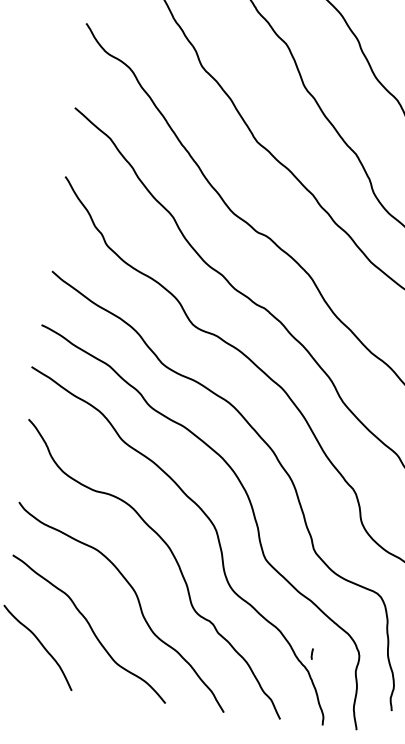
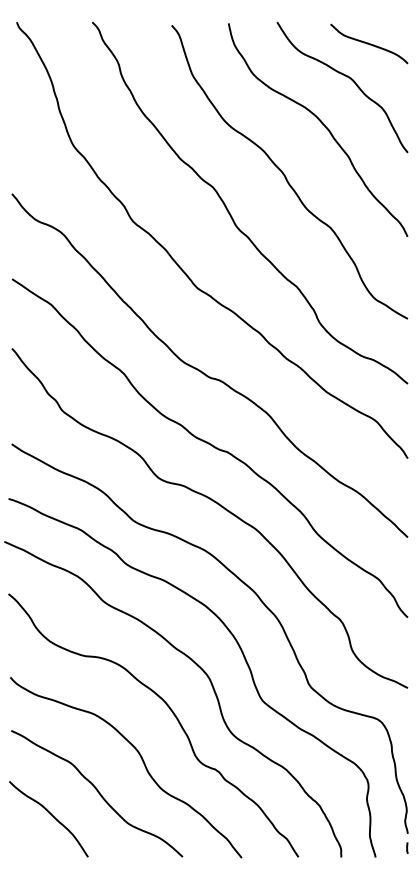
line: (312, 653) -> (407, 847), moved

